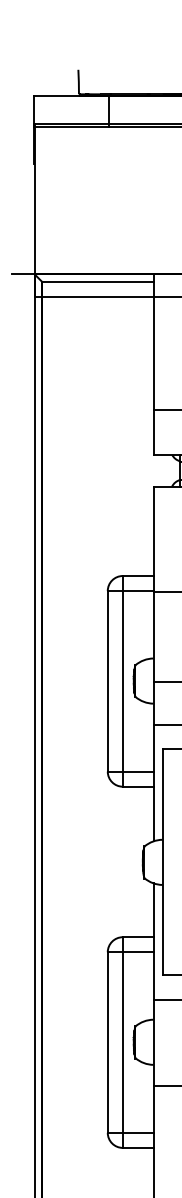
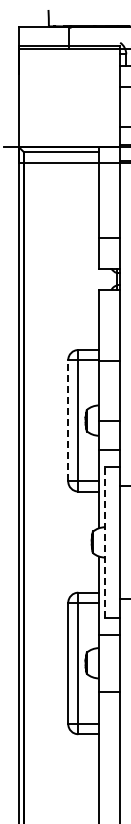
line: (108, 680) -> (68, 420), solid -> dashed
line: (163, 862) -> (105, 542), solid -> dashed

